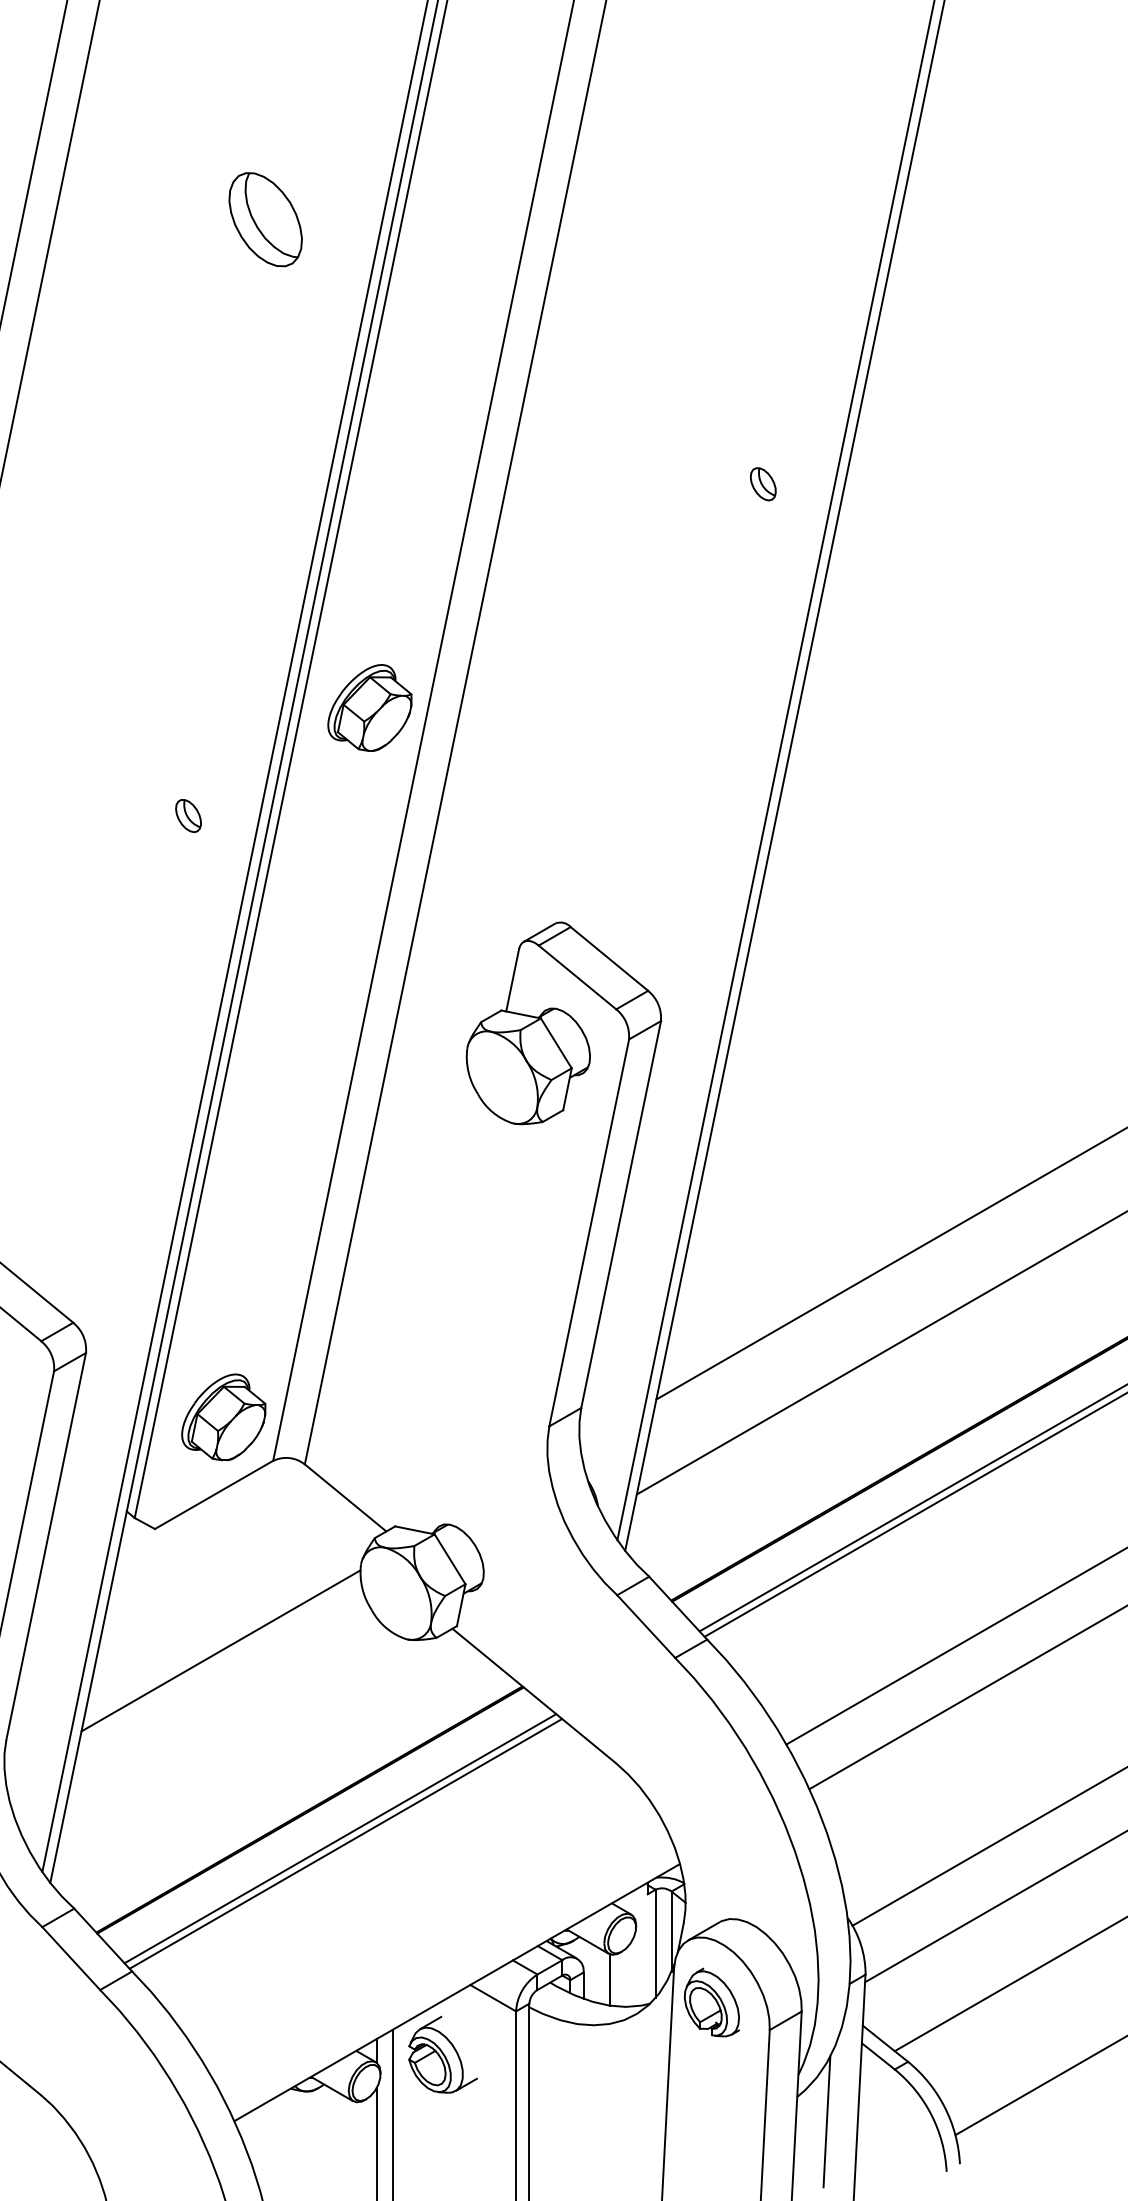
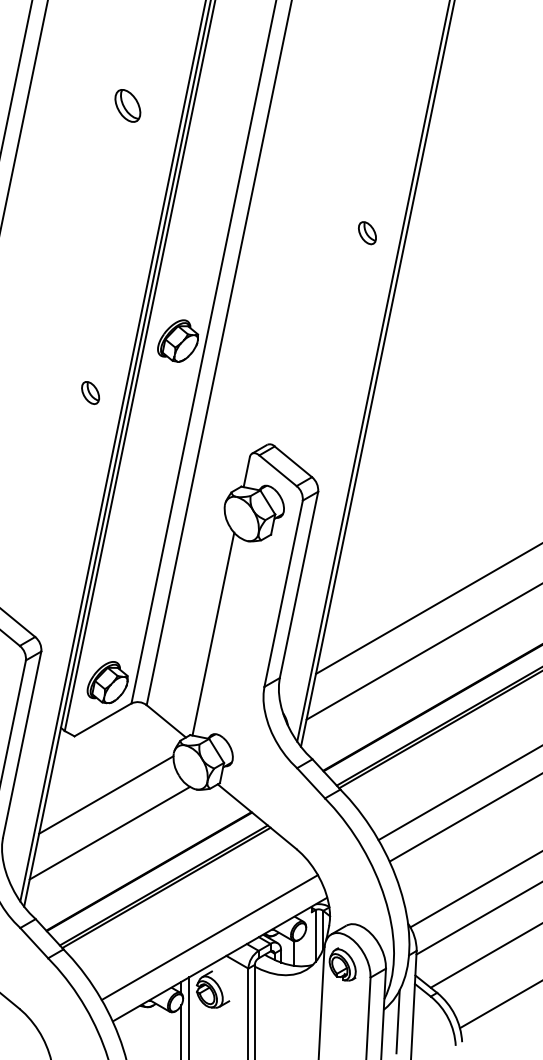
part: (264, 218) -> (127, 105), size x0.71
part: (763, 484) -> (367, 233), size x1.43
part: (188, 814) -> (90, 392), size x1.43
line: (443, 1315) -> (213, 633), added
line: (227, 1730) -> (109, 833), added
line: (435, 1946) -> (209, 937), added

